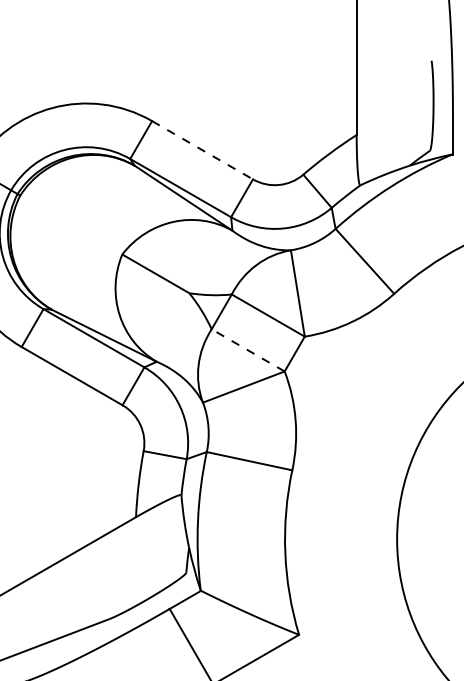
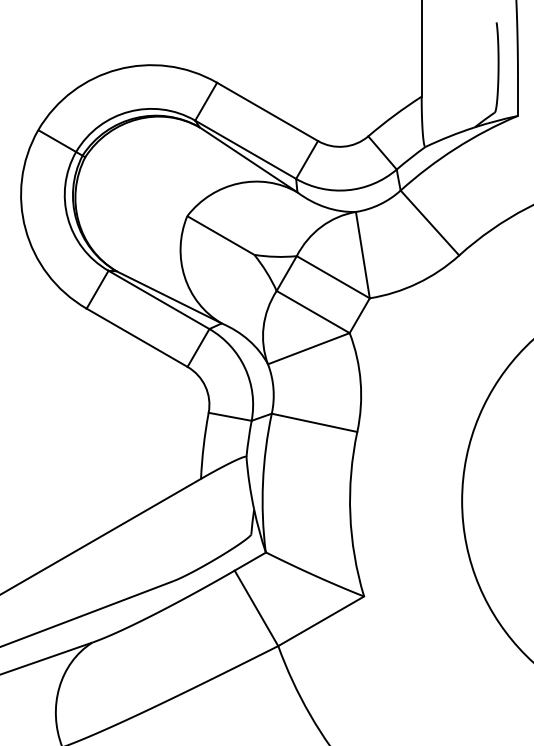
line: (202, 150) -> (267, 112), dashed -> solid
line: (247, 349) -> (312, 311), dashed -> solid

